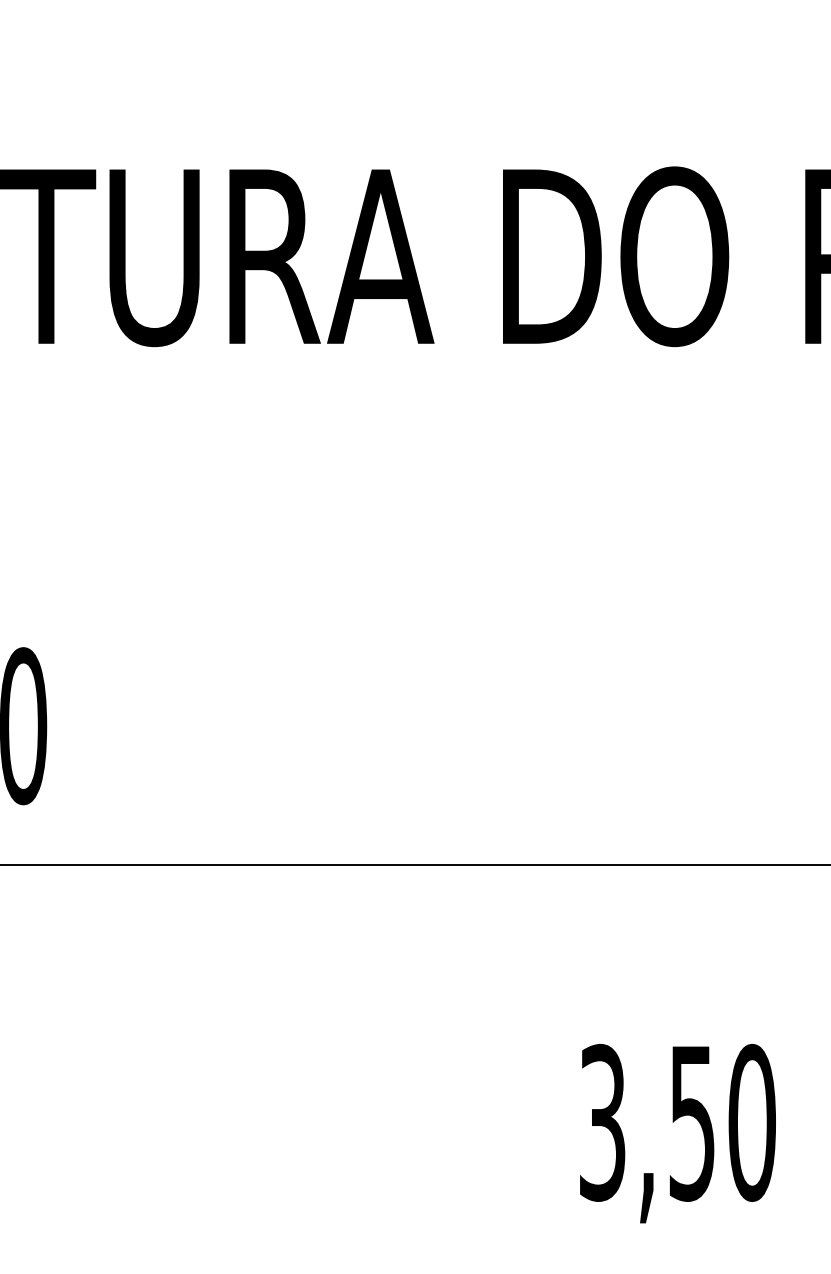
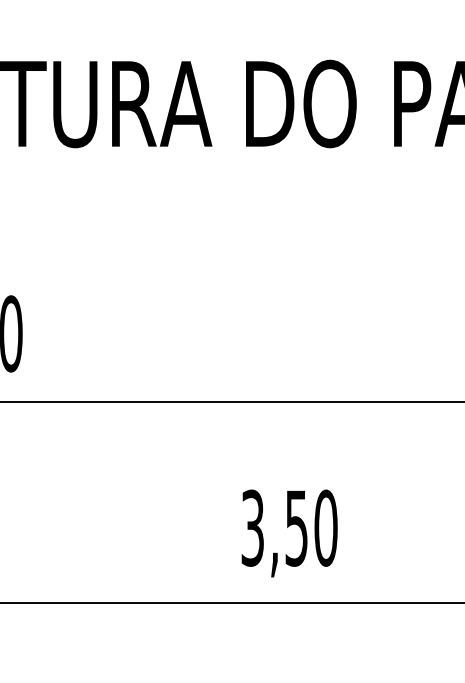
text: (677, 1133) -> (289, 533), moved

